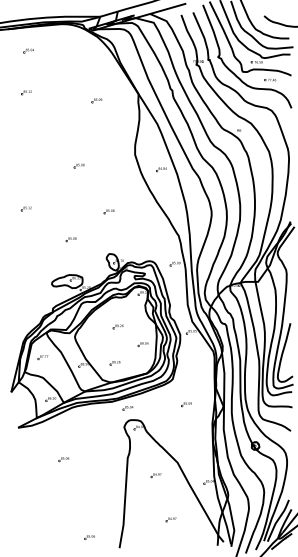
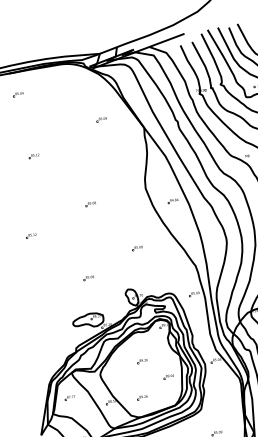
part: (28, 50) -> (18, 94), moved
part: (26, 92) -> (34, 156), moved
part: (96, 100) -> (101, 119), moved
part: (25, 208) -> (30, 235), moved
part: (108, 211) -> (136, 248), moved

